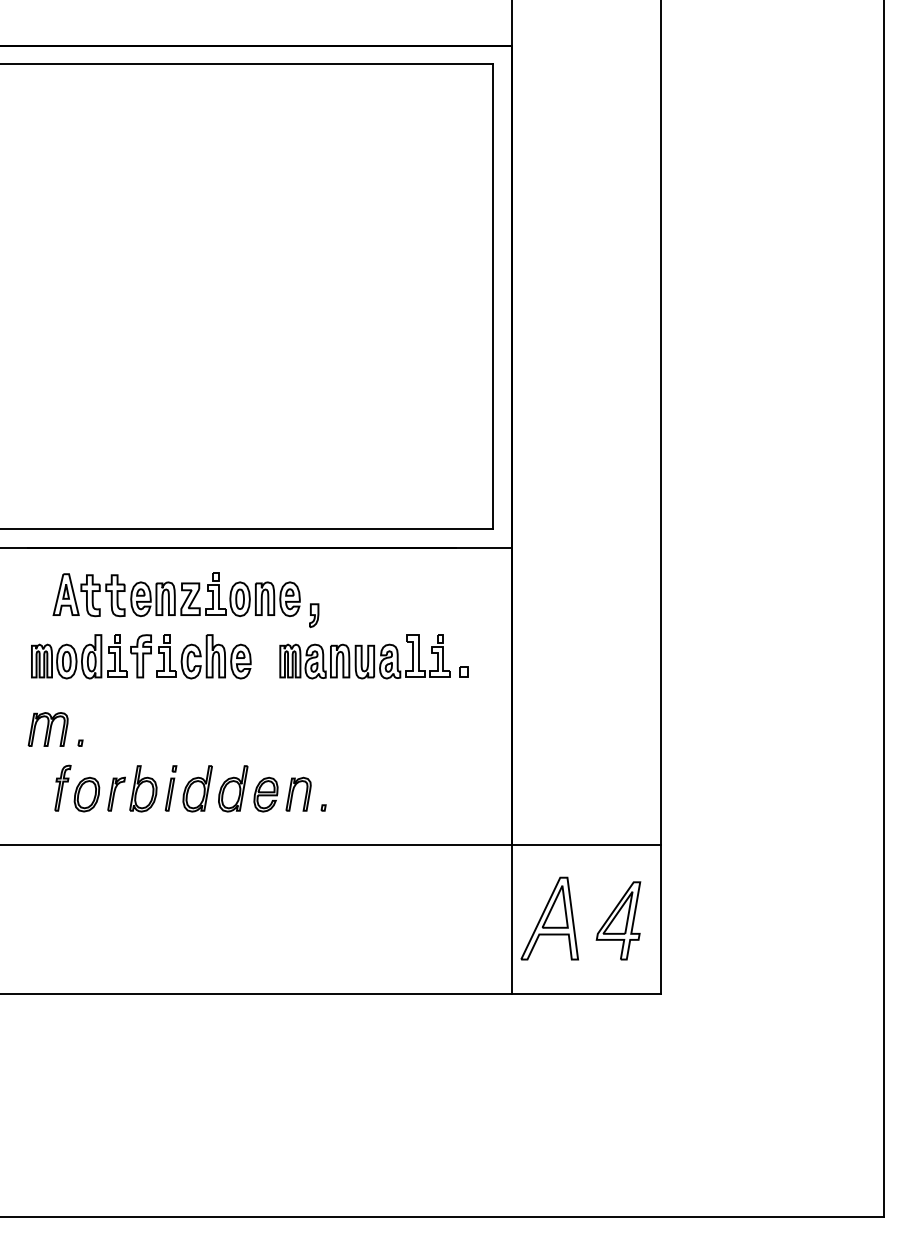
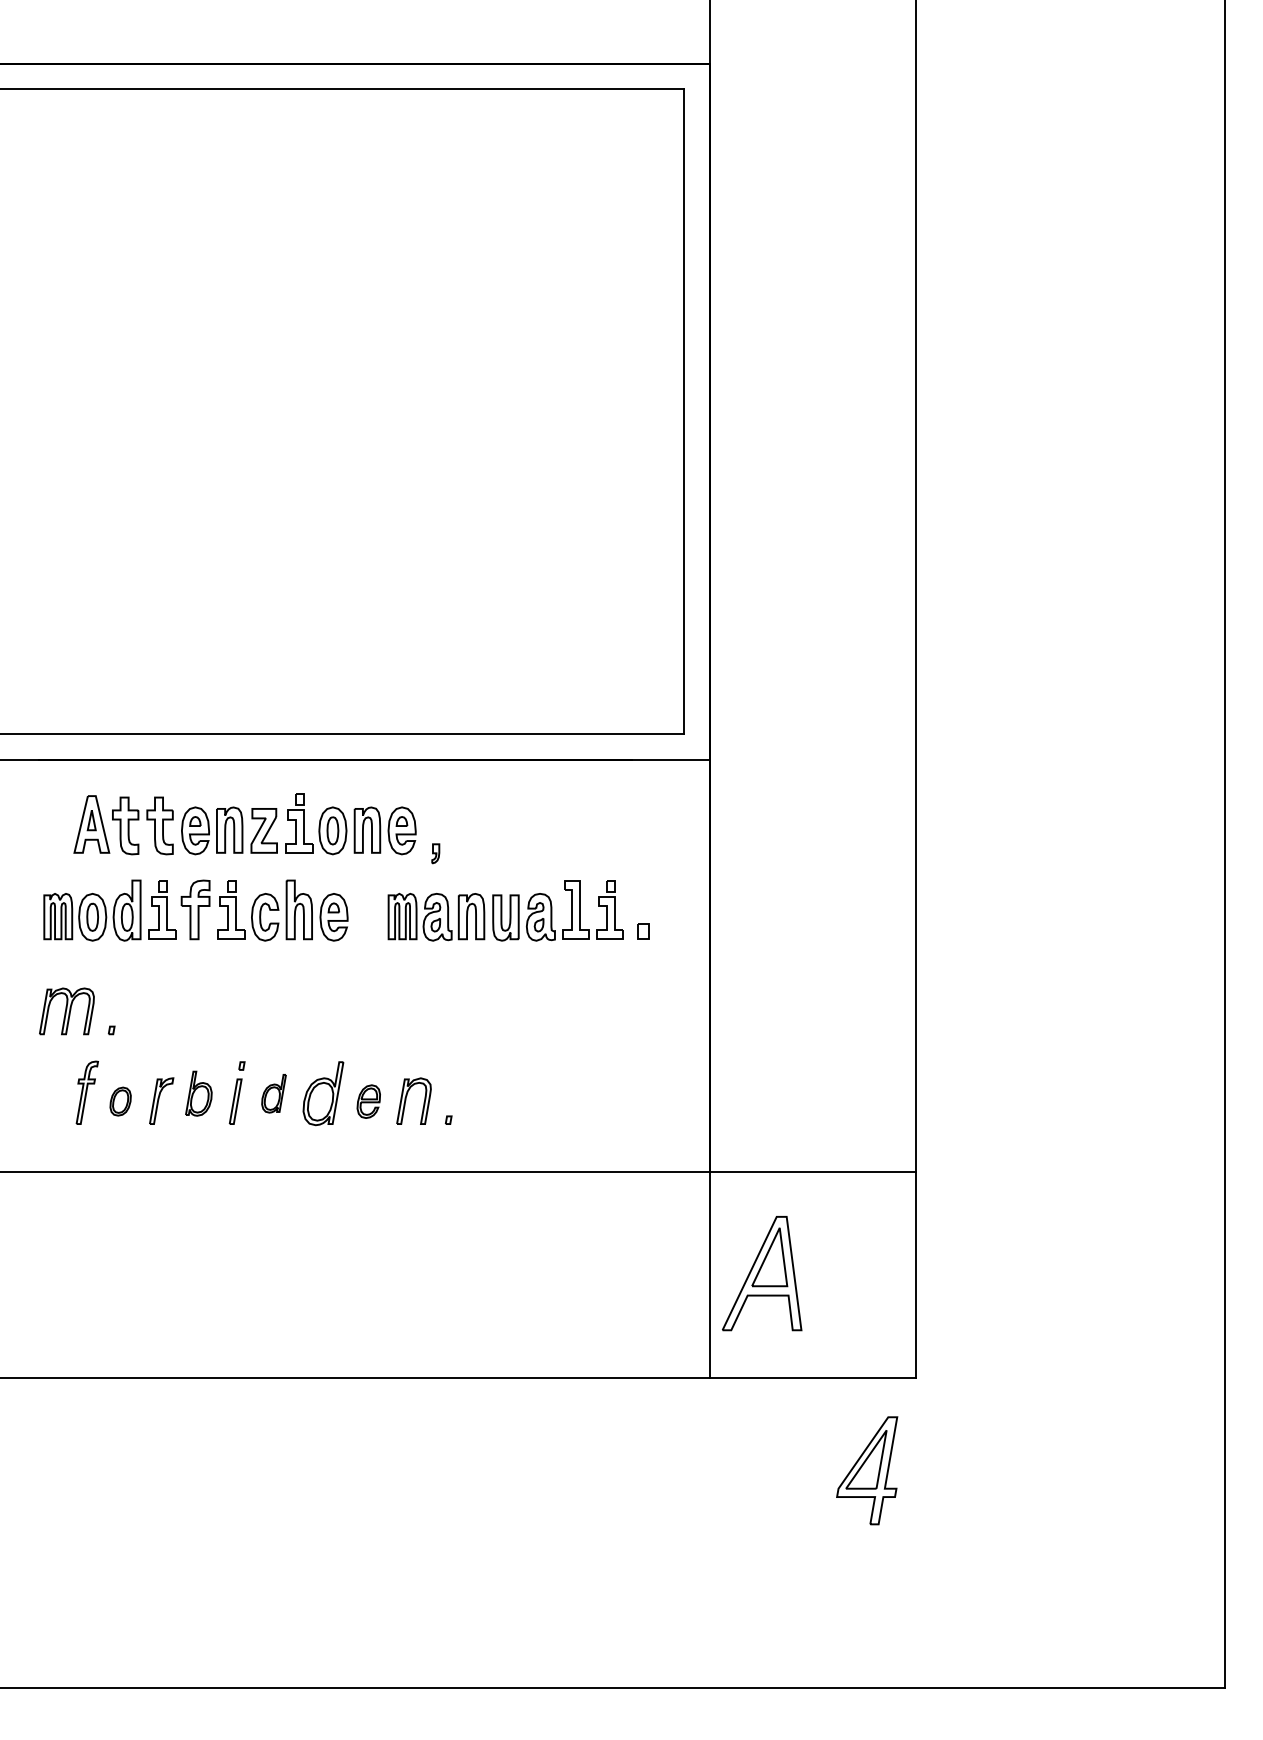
part: (314, 615) -> (436, 853), size x0.6
part: (143, 788) -> (199, 1093), size x0.7
part: (197, 788) -> (273, 1093), size x0.6
part: (86, 794) -> (119, 1101), size x0.6
part: (265, 794) -> (368, 1101), size x0.7
part: (618, 920) -> (867, 1470), moved

